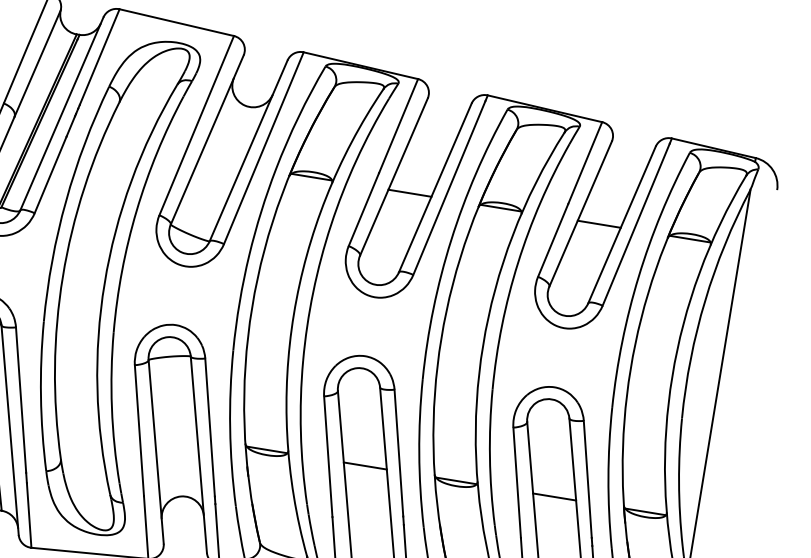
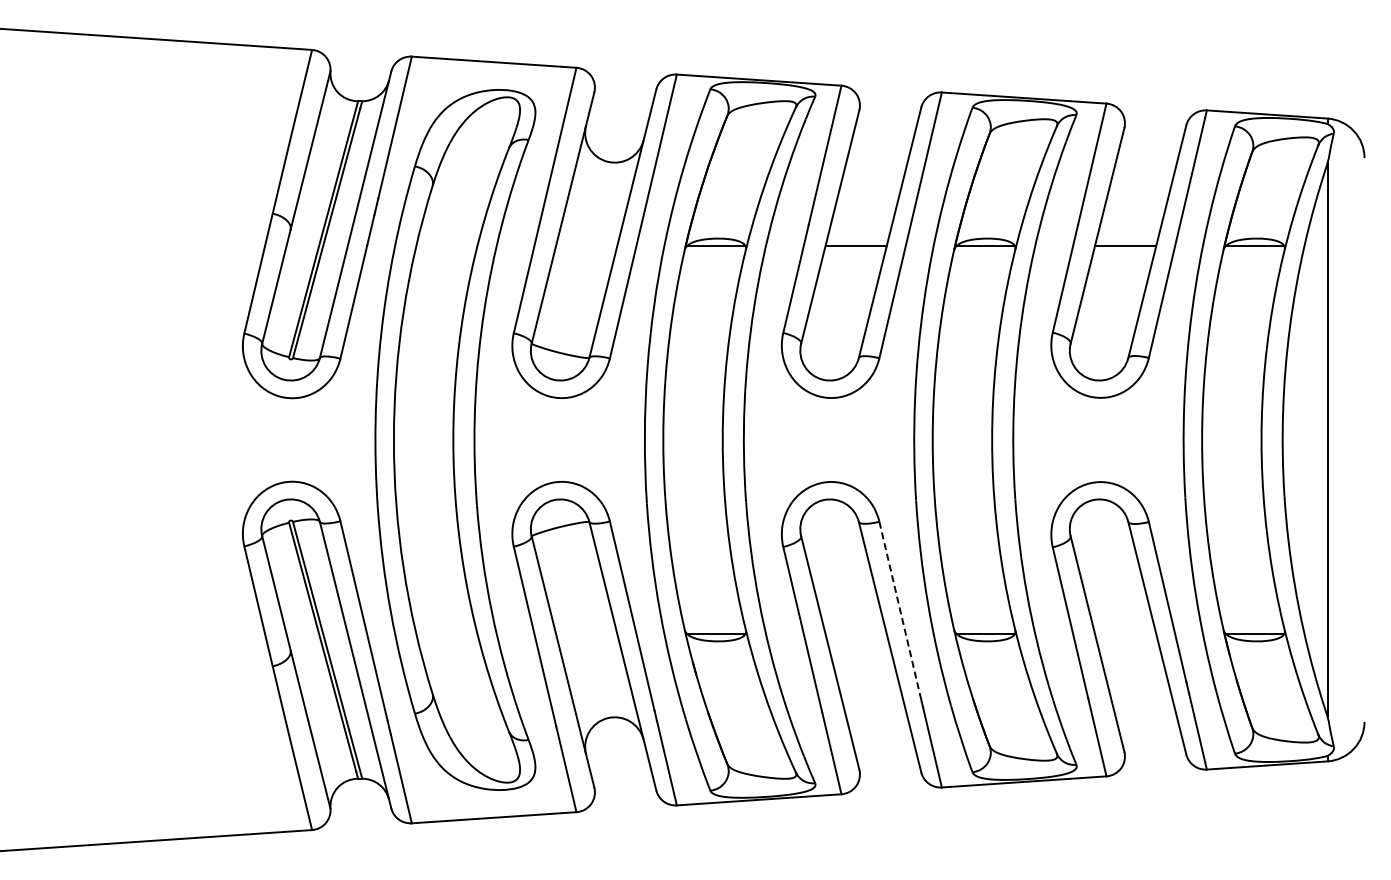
line: (398, 453) -> (899, 609), solid -> dashed
line: (364, 466) -> (855, 634), removed
line: (554, 497) -> (1125, 634), removed

